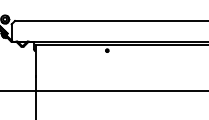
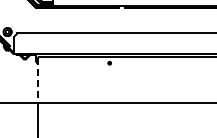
line: (35, 67) -> (37, 80), solid -> dashed

